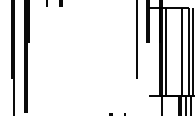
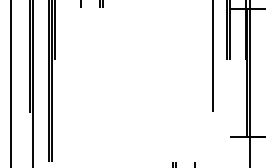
line: (165, 51) -> (254, 72), removed

